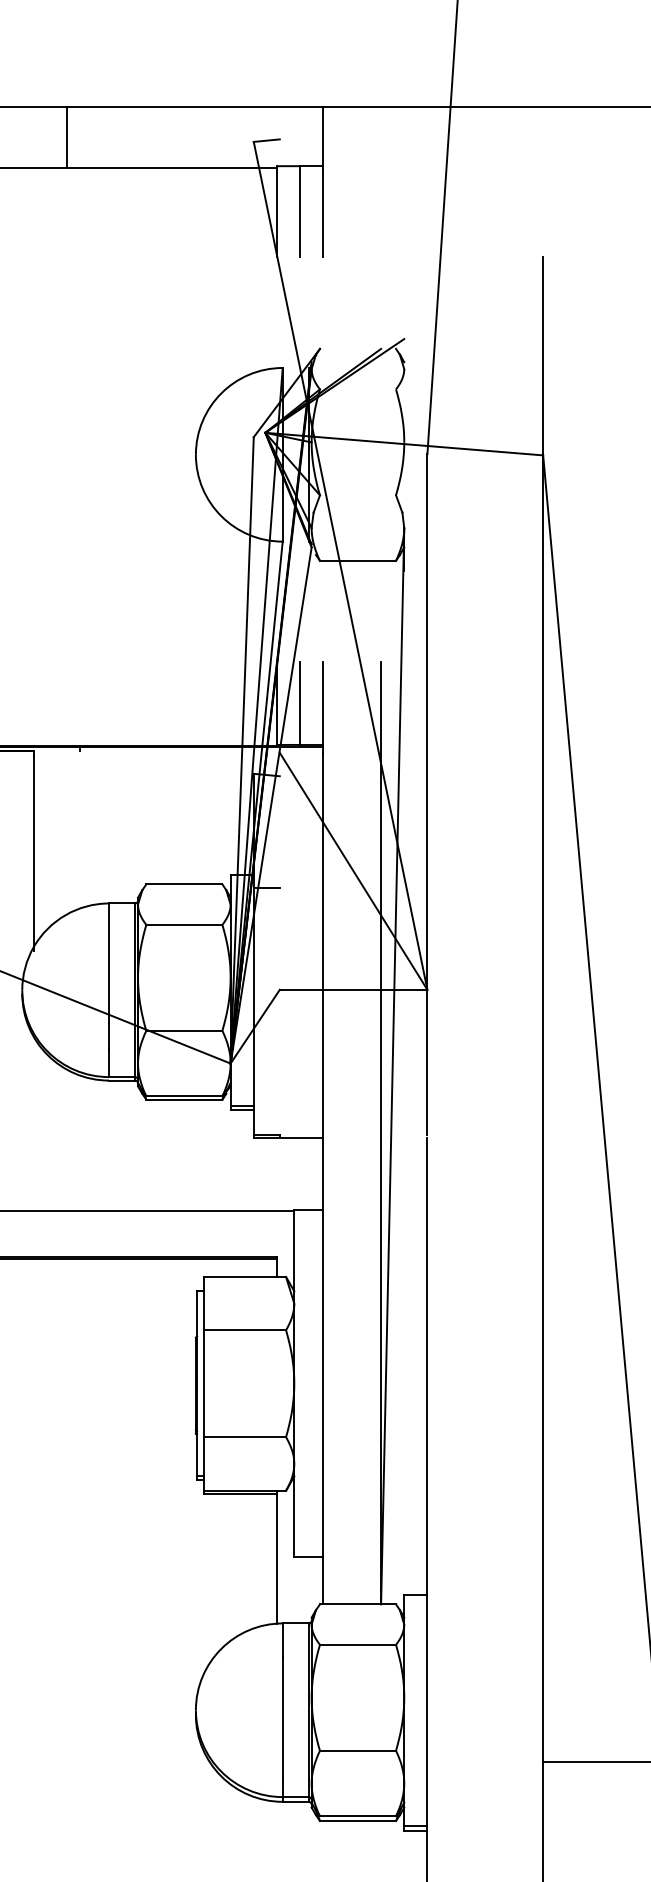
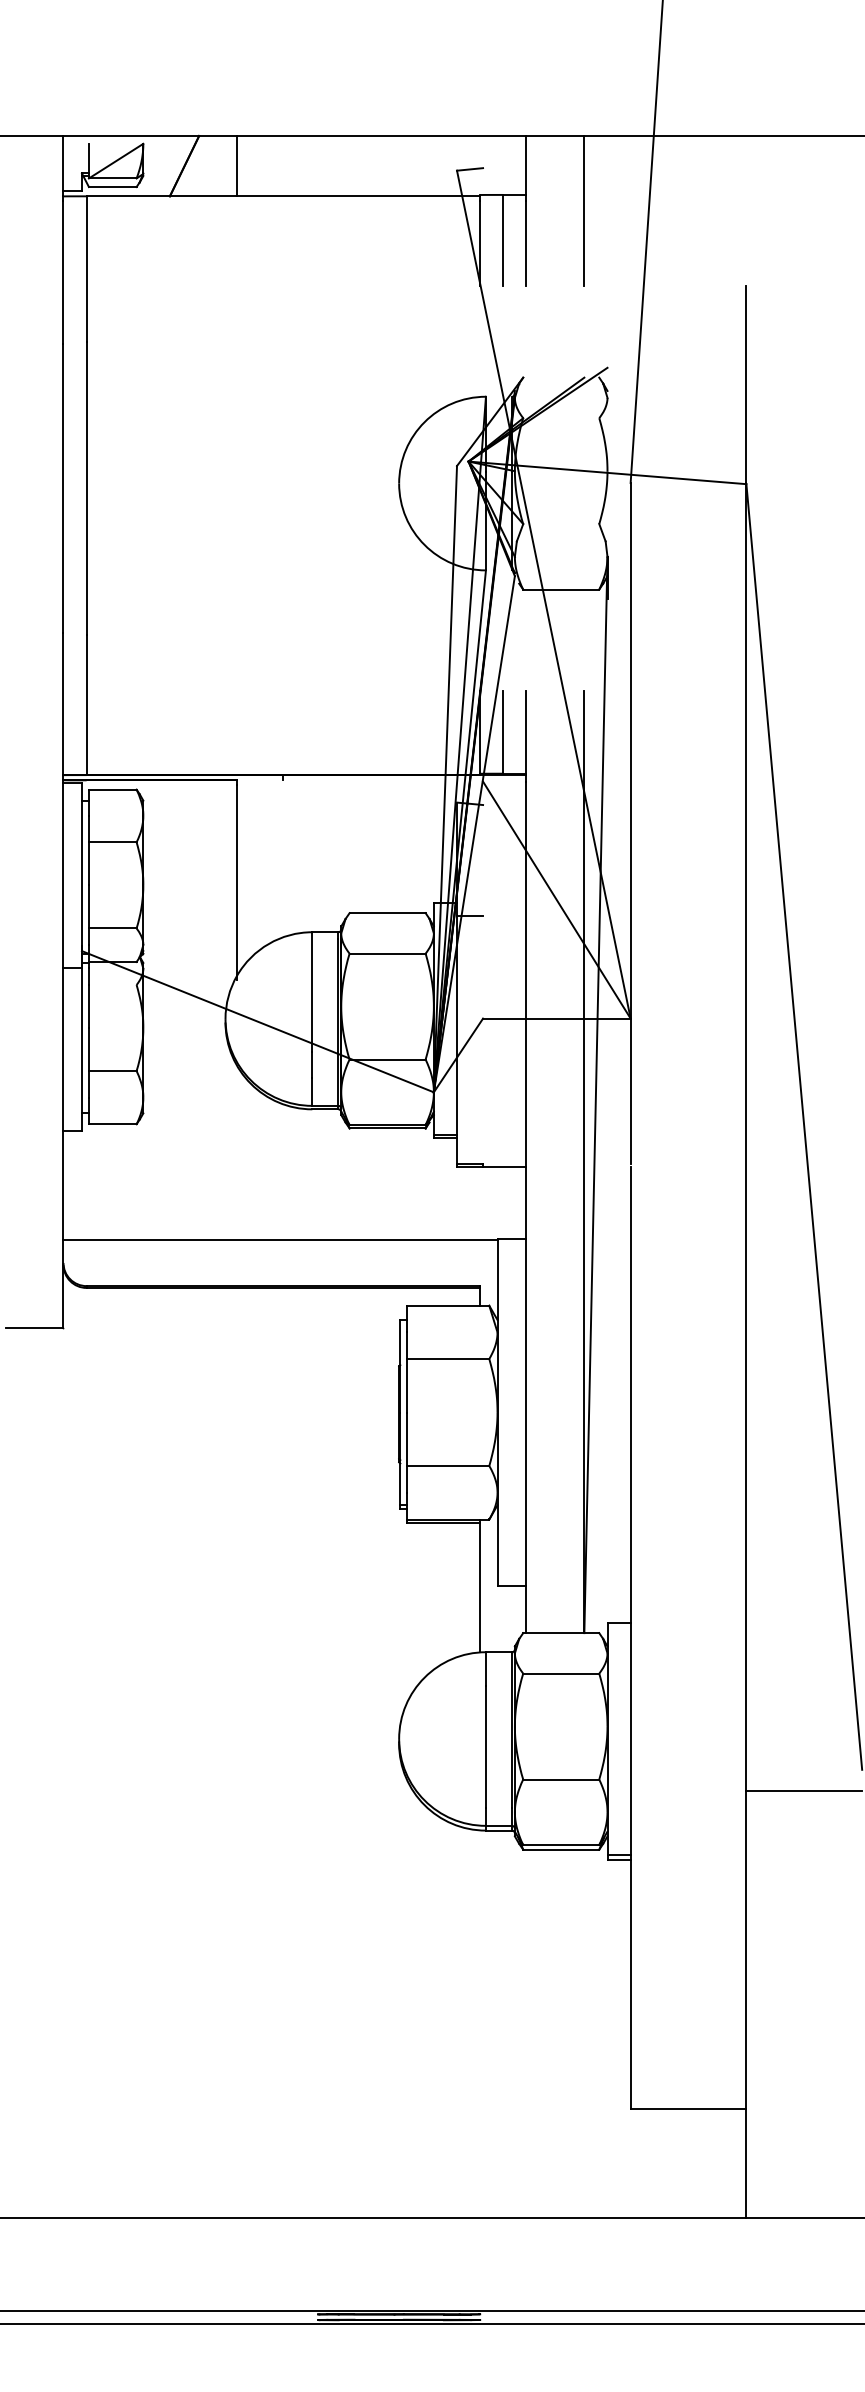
line: (67, 136) -> (237, 165), moved
line: (381, 181) -> (584, 210), added

